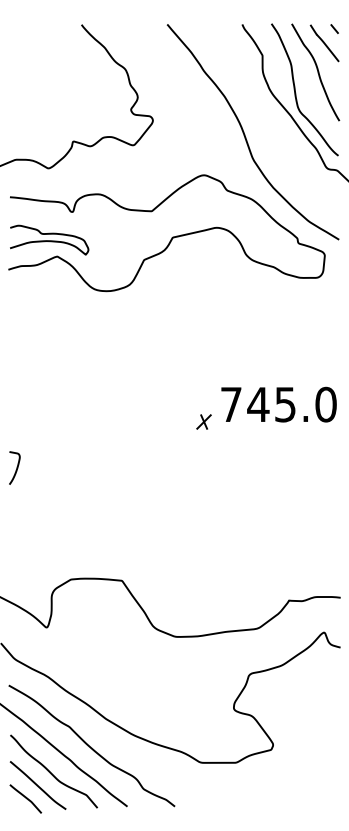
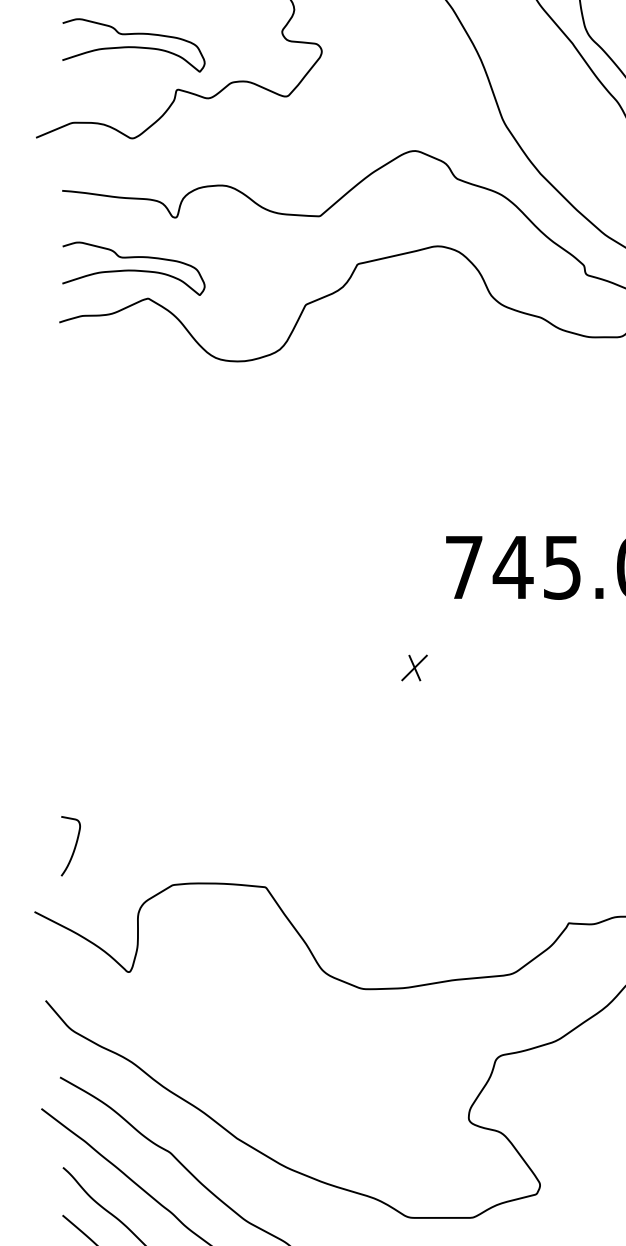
curve: (49, 117) -> (133, 46), added
part: (203, 421) -> (413, 667), moved
curve: (16, 467) -> (74, 844), moved

